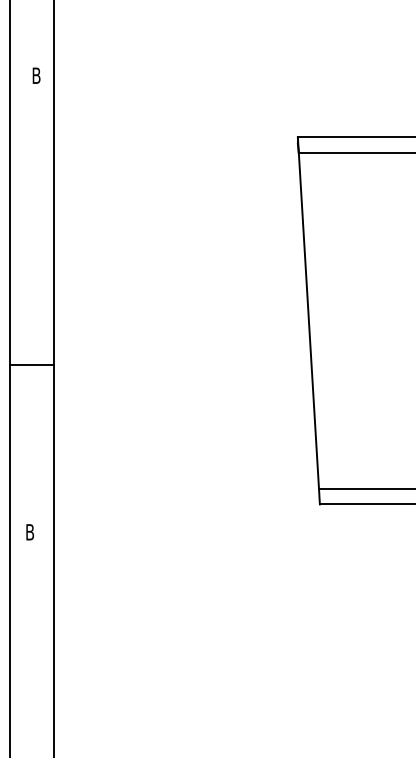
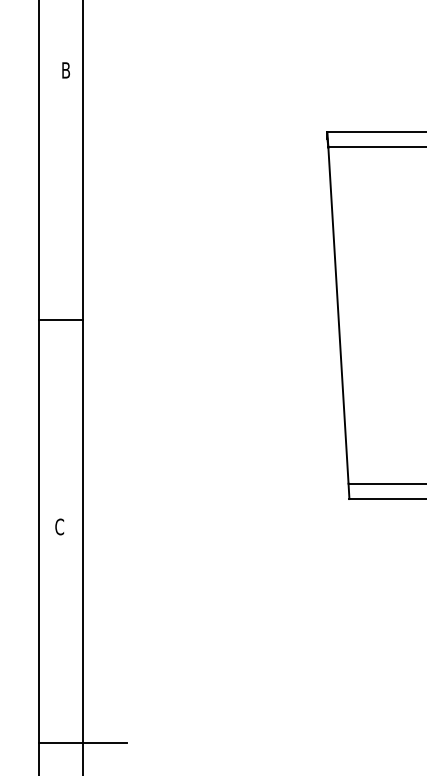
line: (31, 364) -> (61, 319), moved
text: (29, 531) -> (59, 526), B -> C
line: (53, 747) -> (83, 742), added

